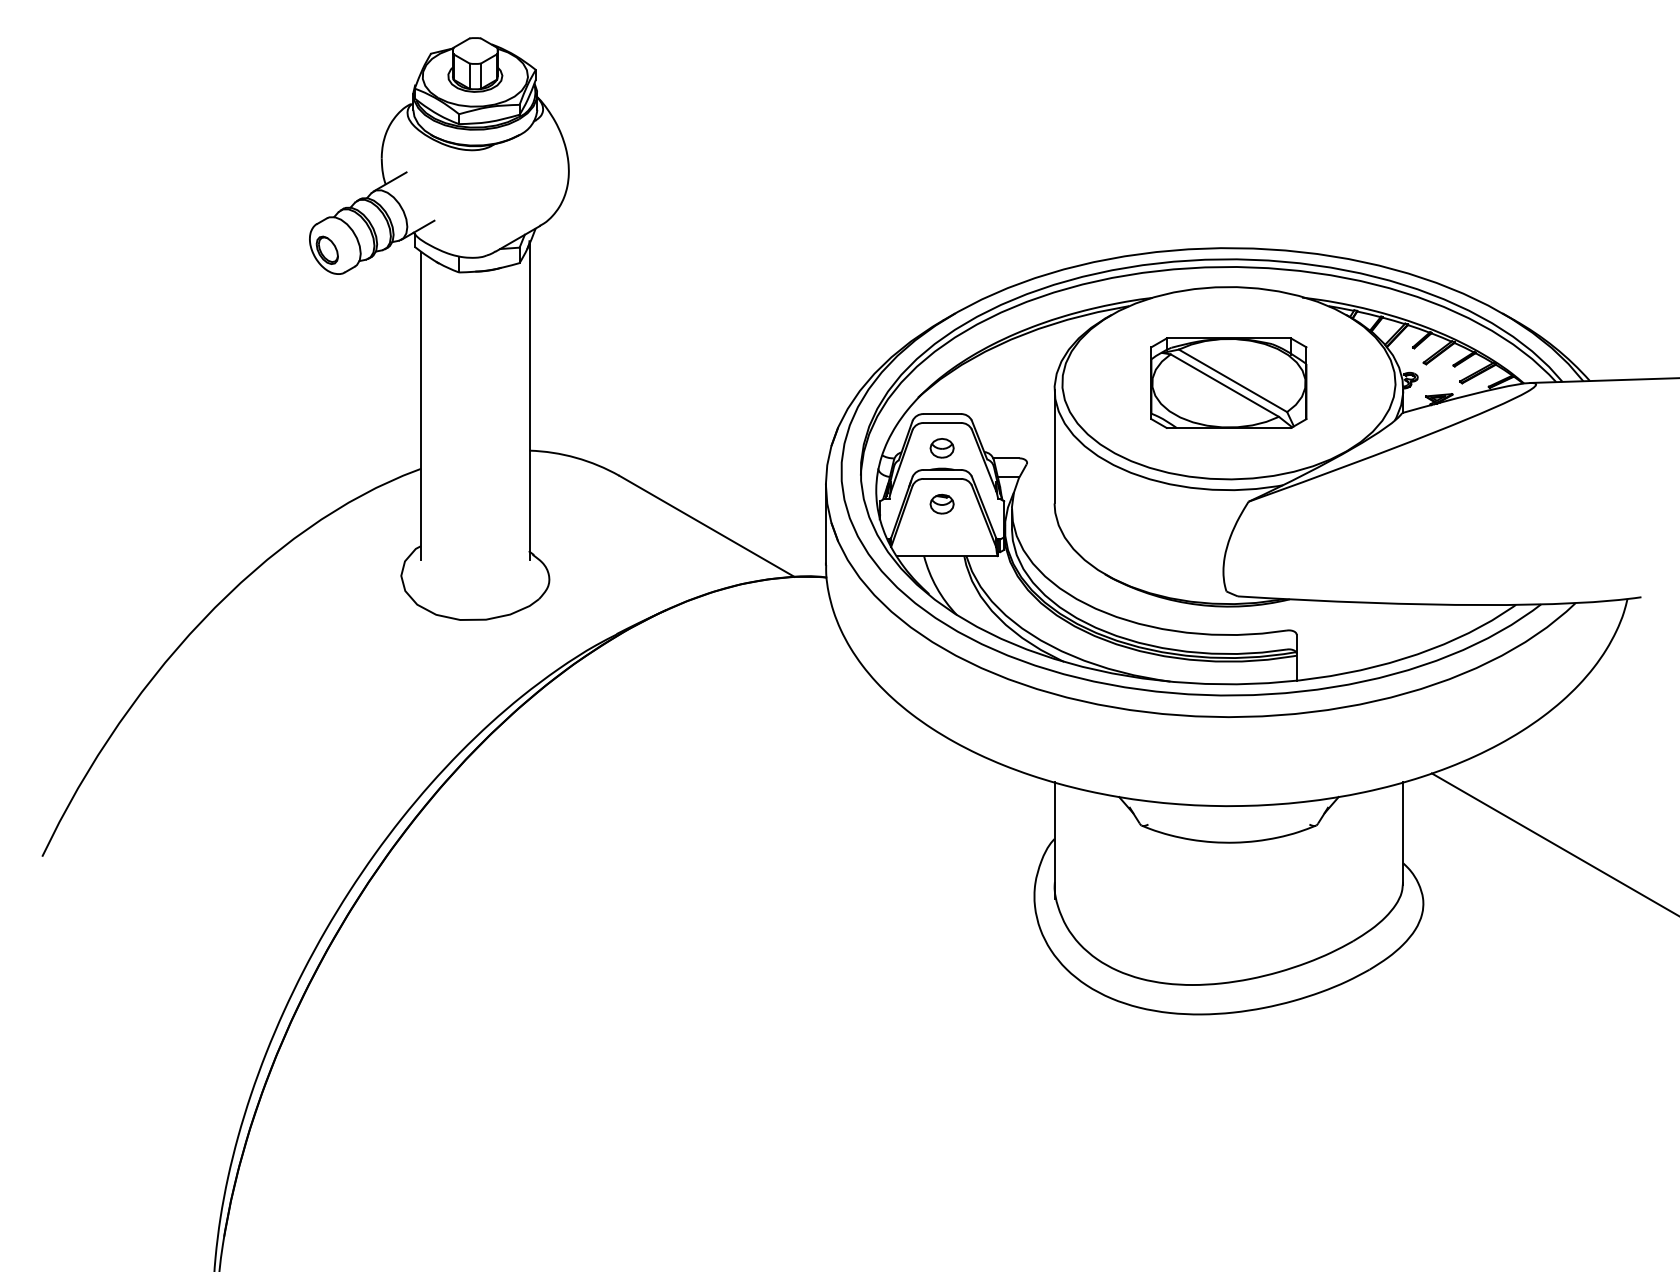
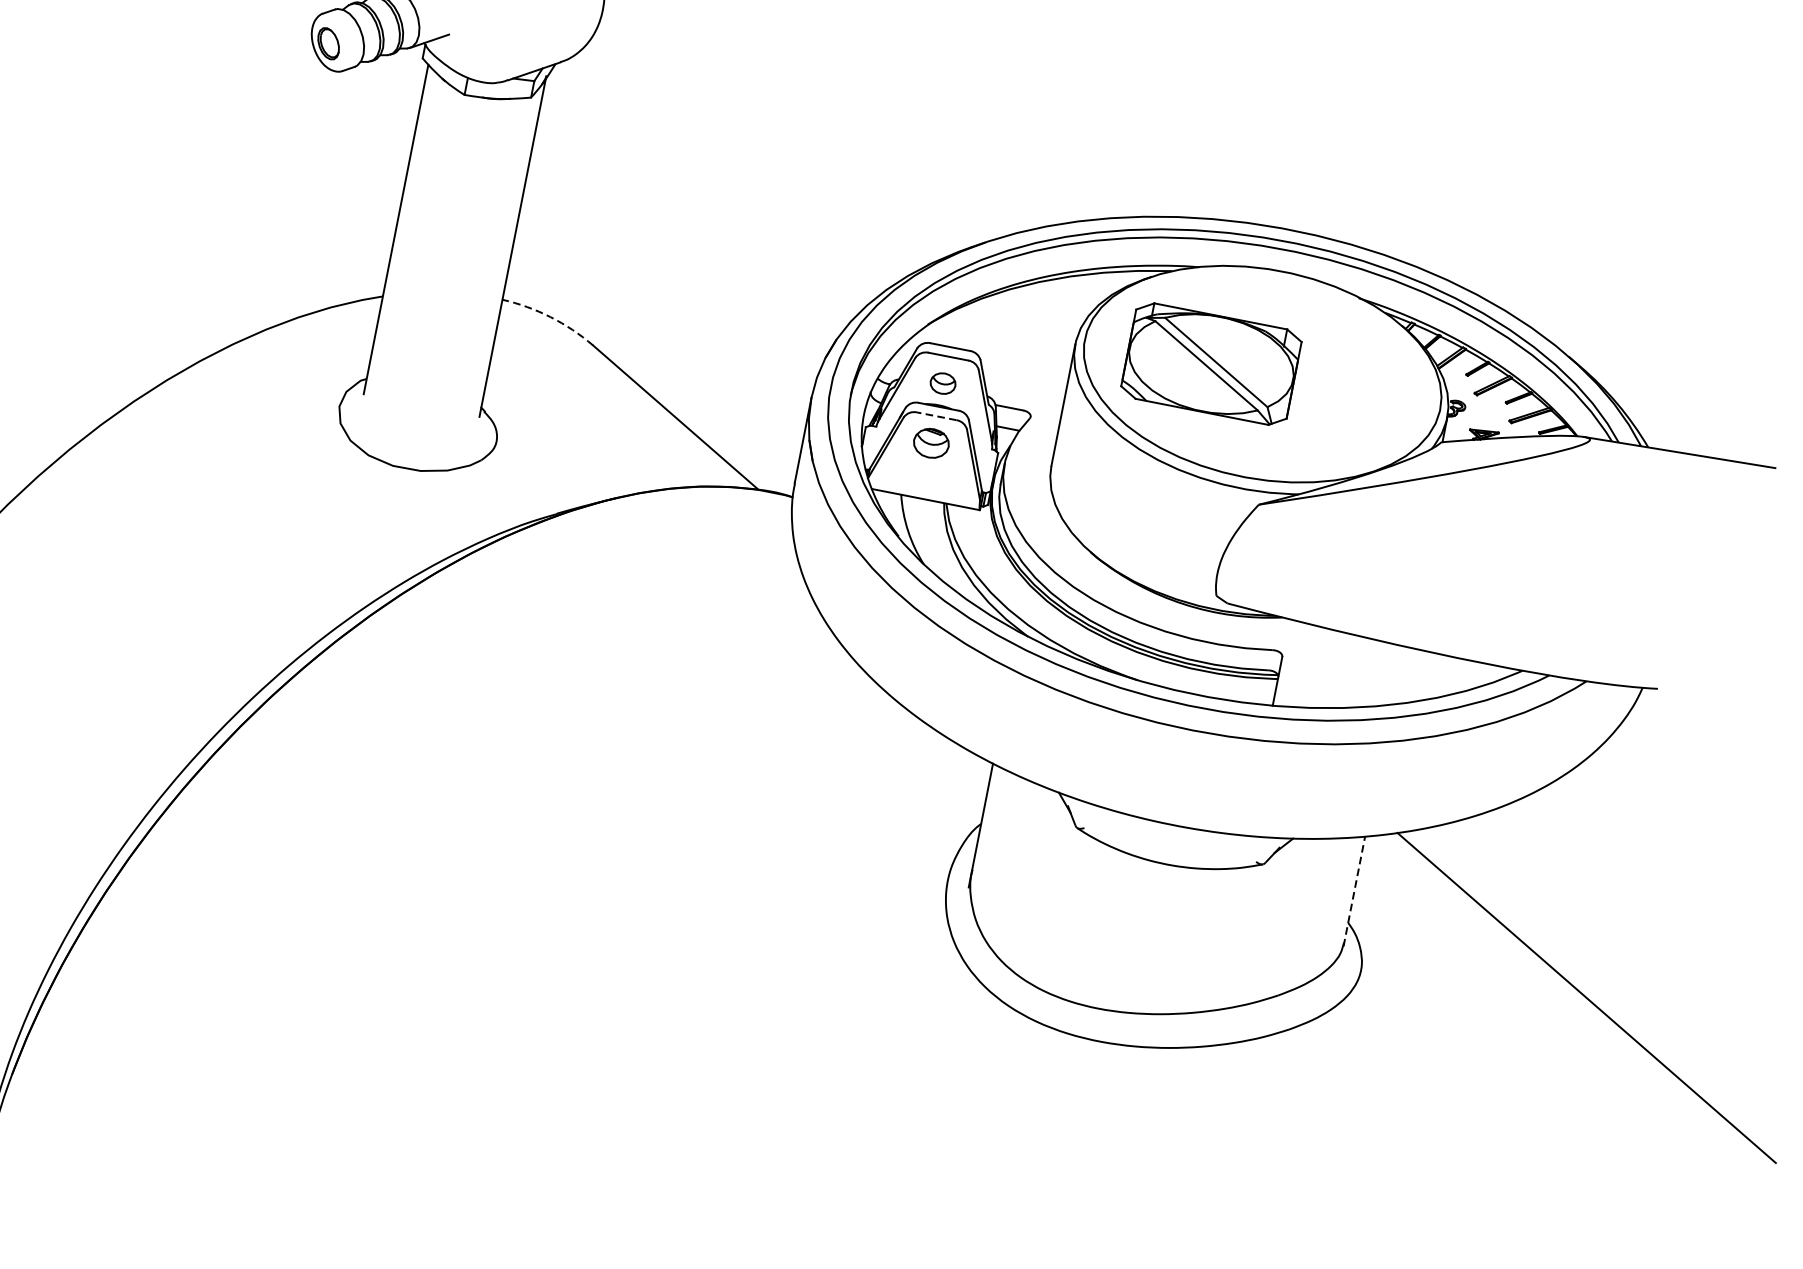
part: (1228, 382) -> (1211, 363), moved
arc: (576, 457) -> (551, 316), solid -> dashed
line: (942, 478) -> (937, 415), solid -> dashed
part: (941, 503) -> (930, 442), size x1.4
line: (1403, 833) -> (1354, 891), solid -> dashed

